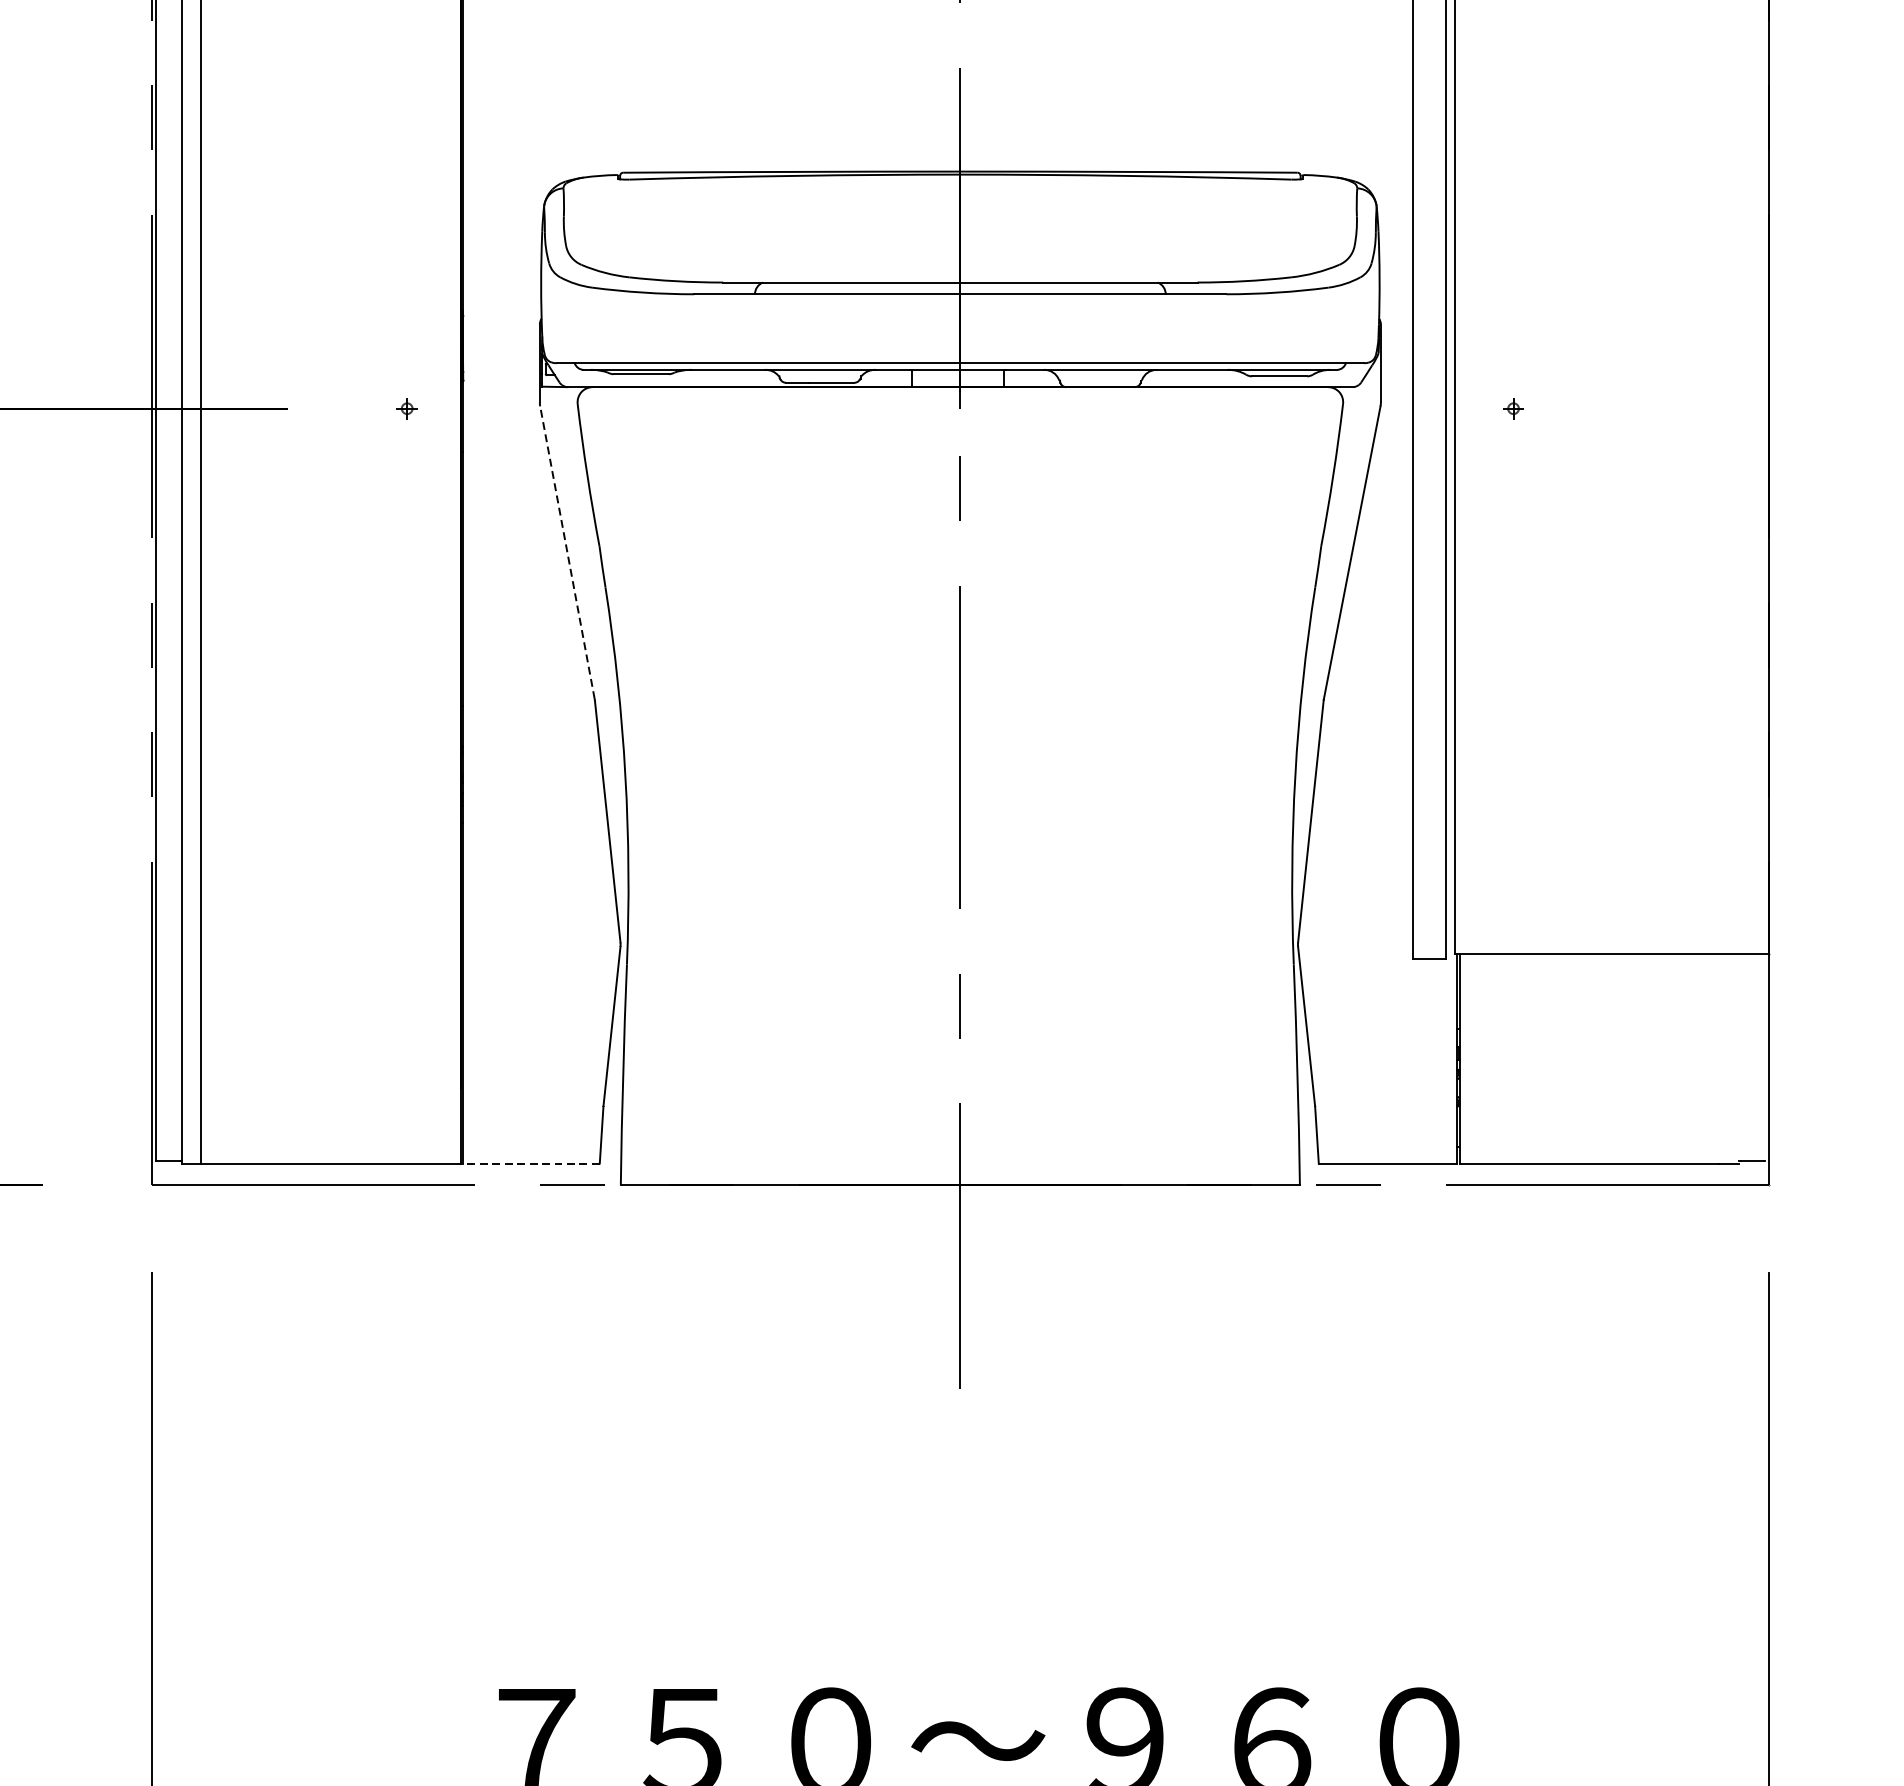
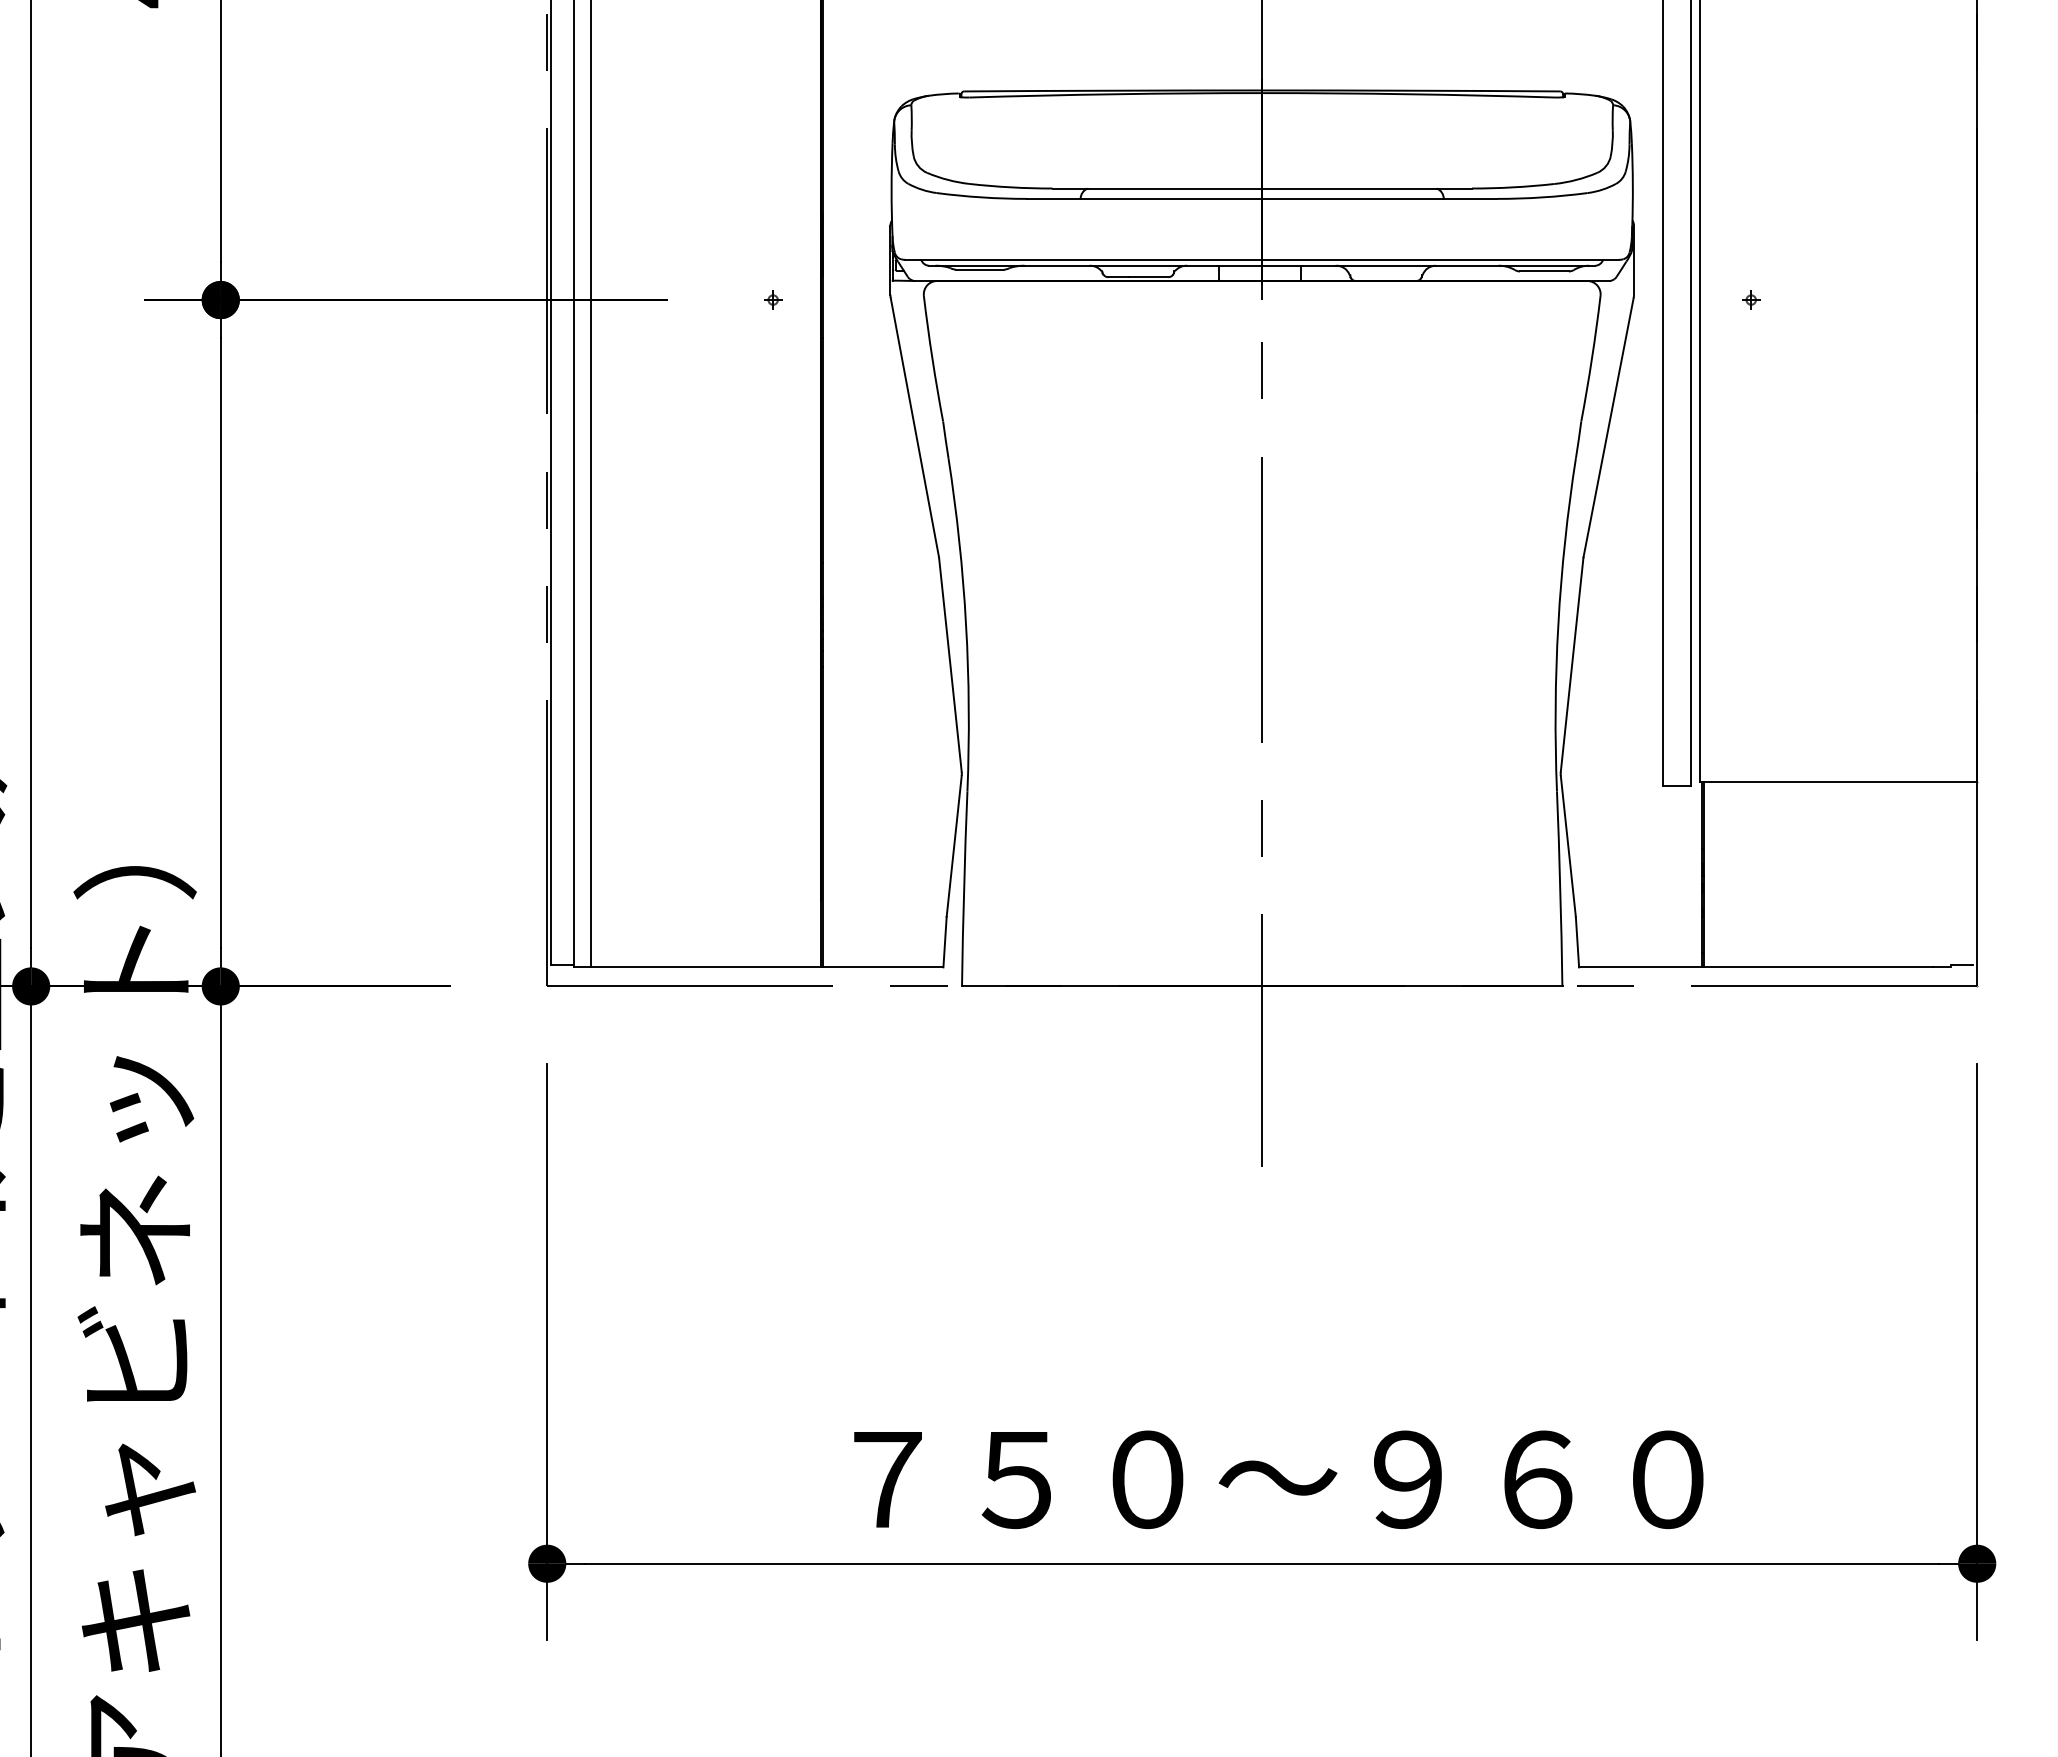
line: (567, 552) -> (914, 427), dashed -> solid
line: (530, 1163) -> (882, 967), dashed -> solid

